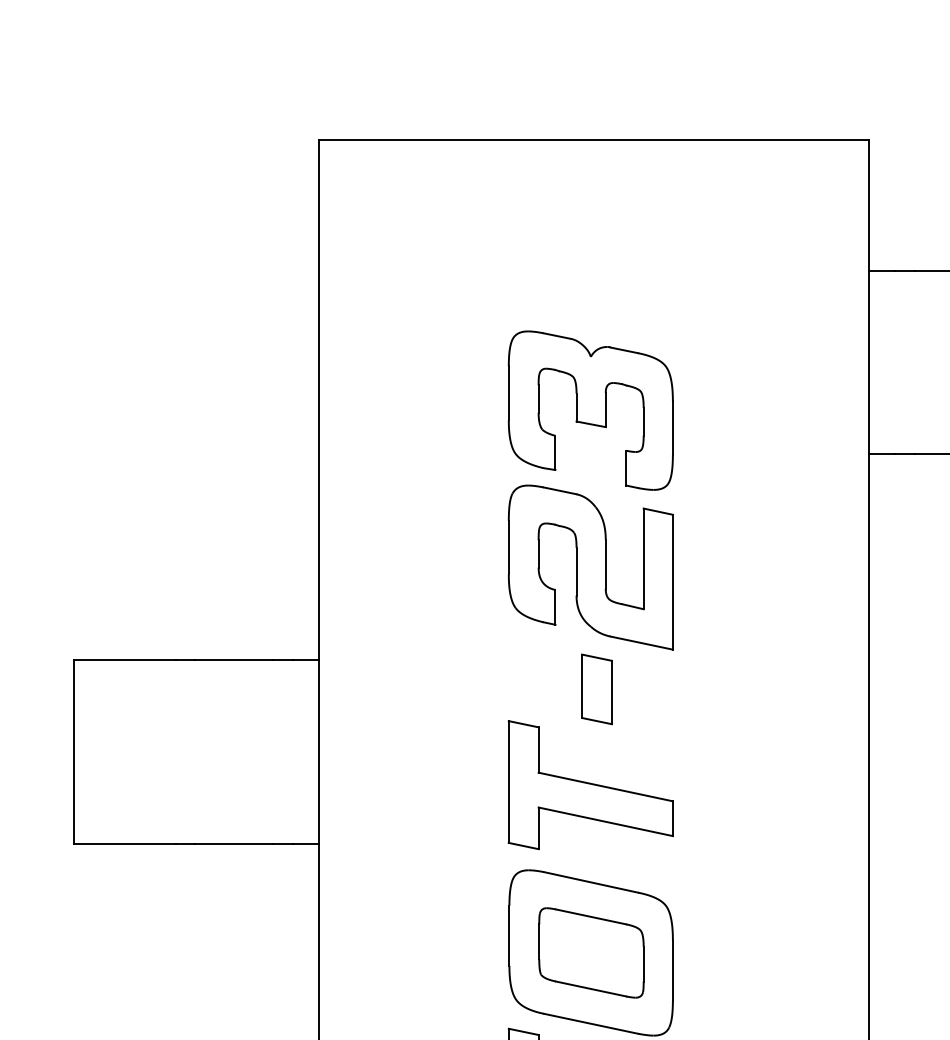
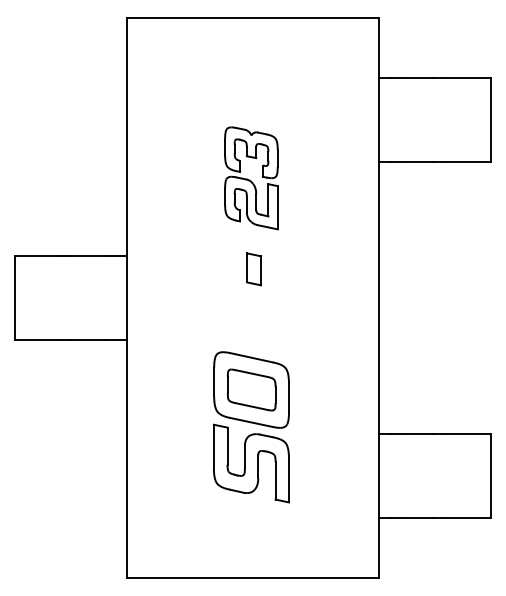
part: (590, 490) -> (251, 178), size x0.7
part: (588, 783) -> (250, 312), removed

